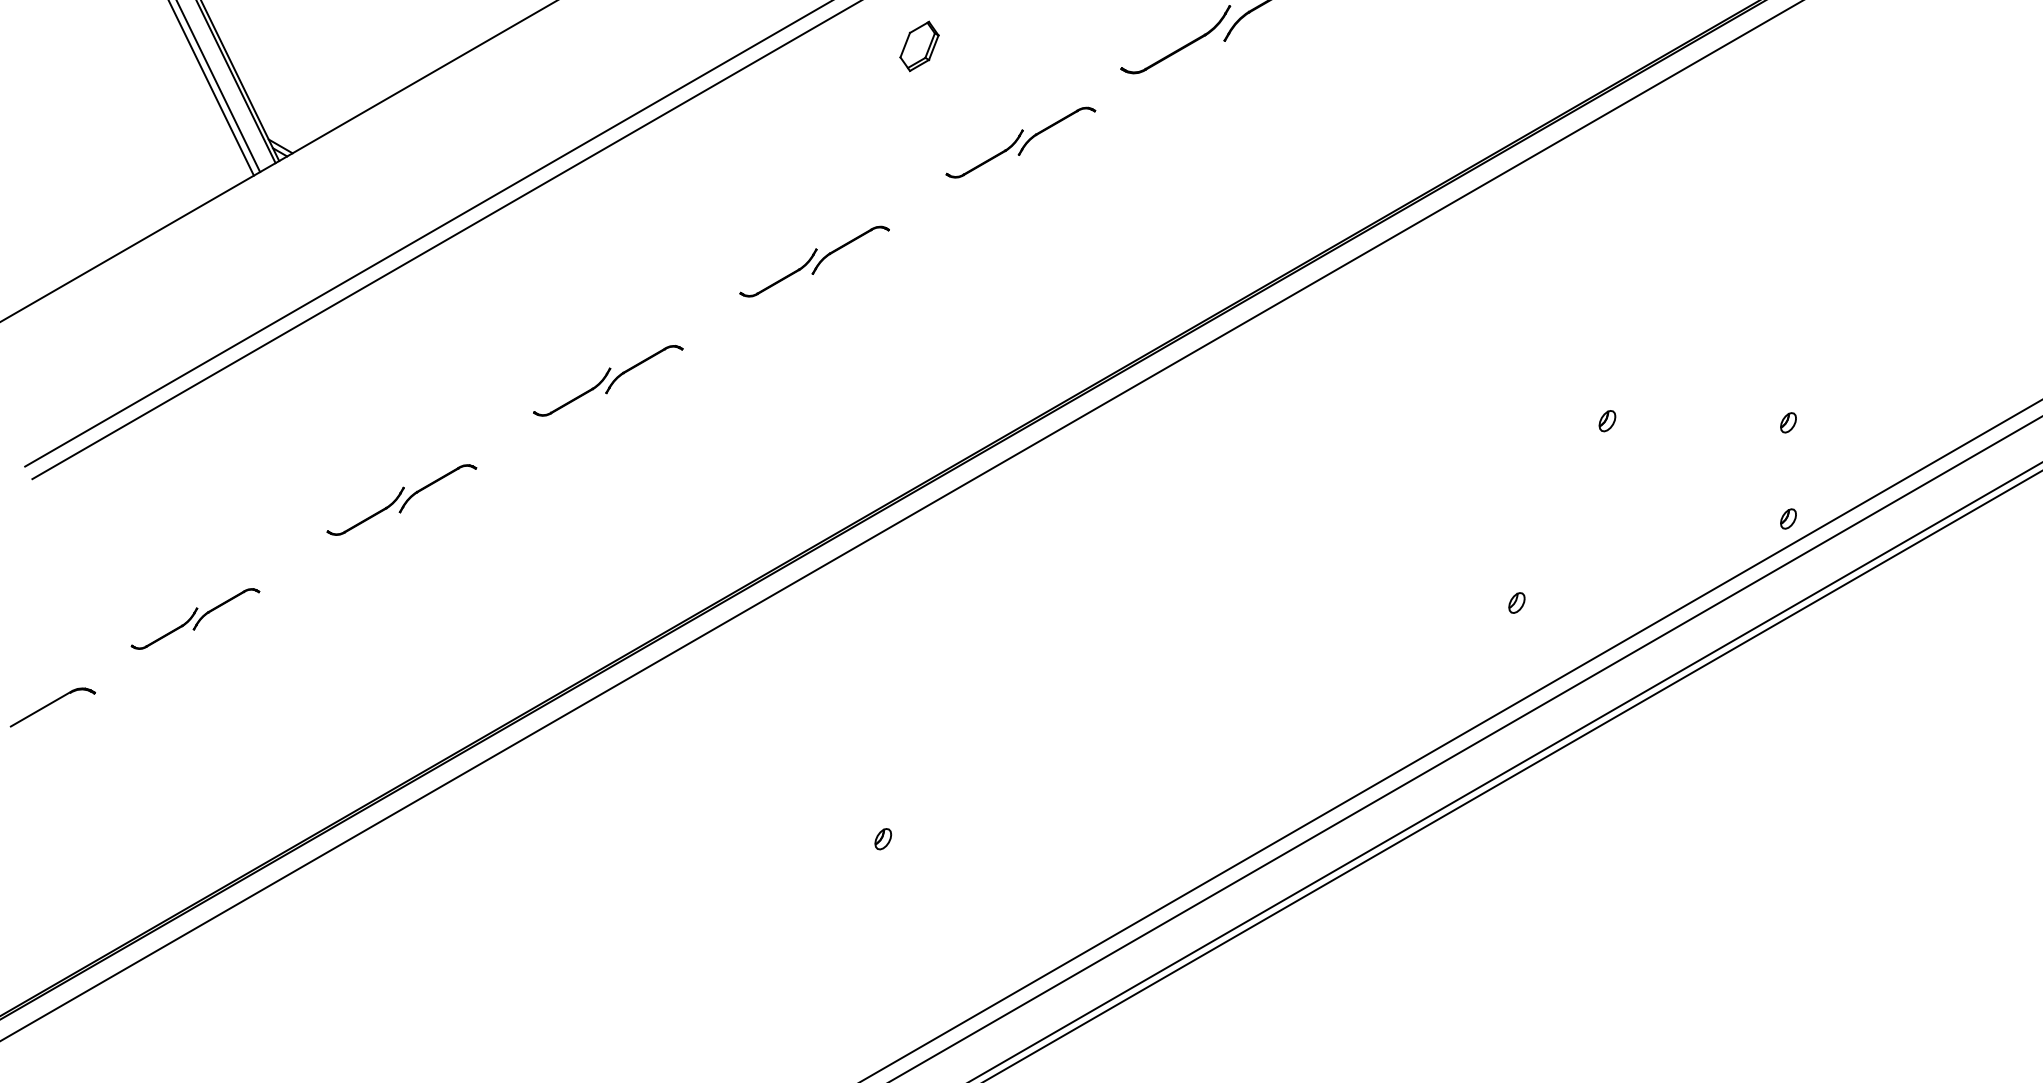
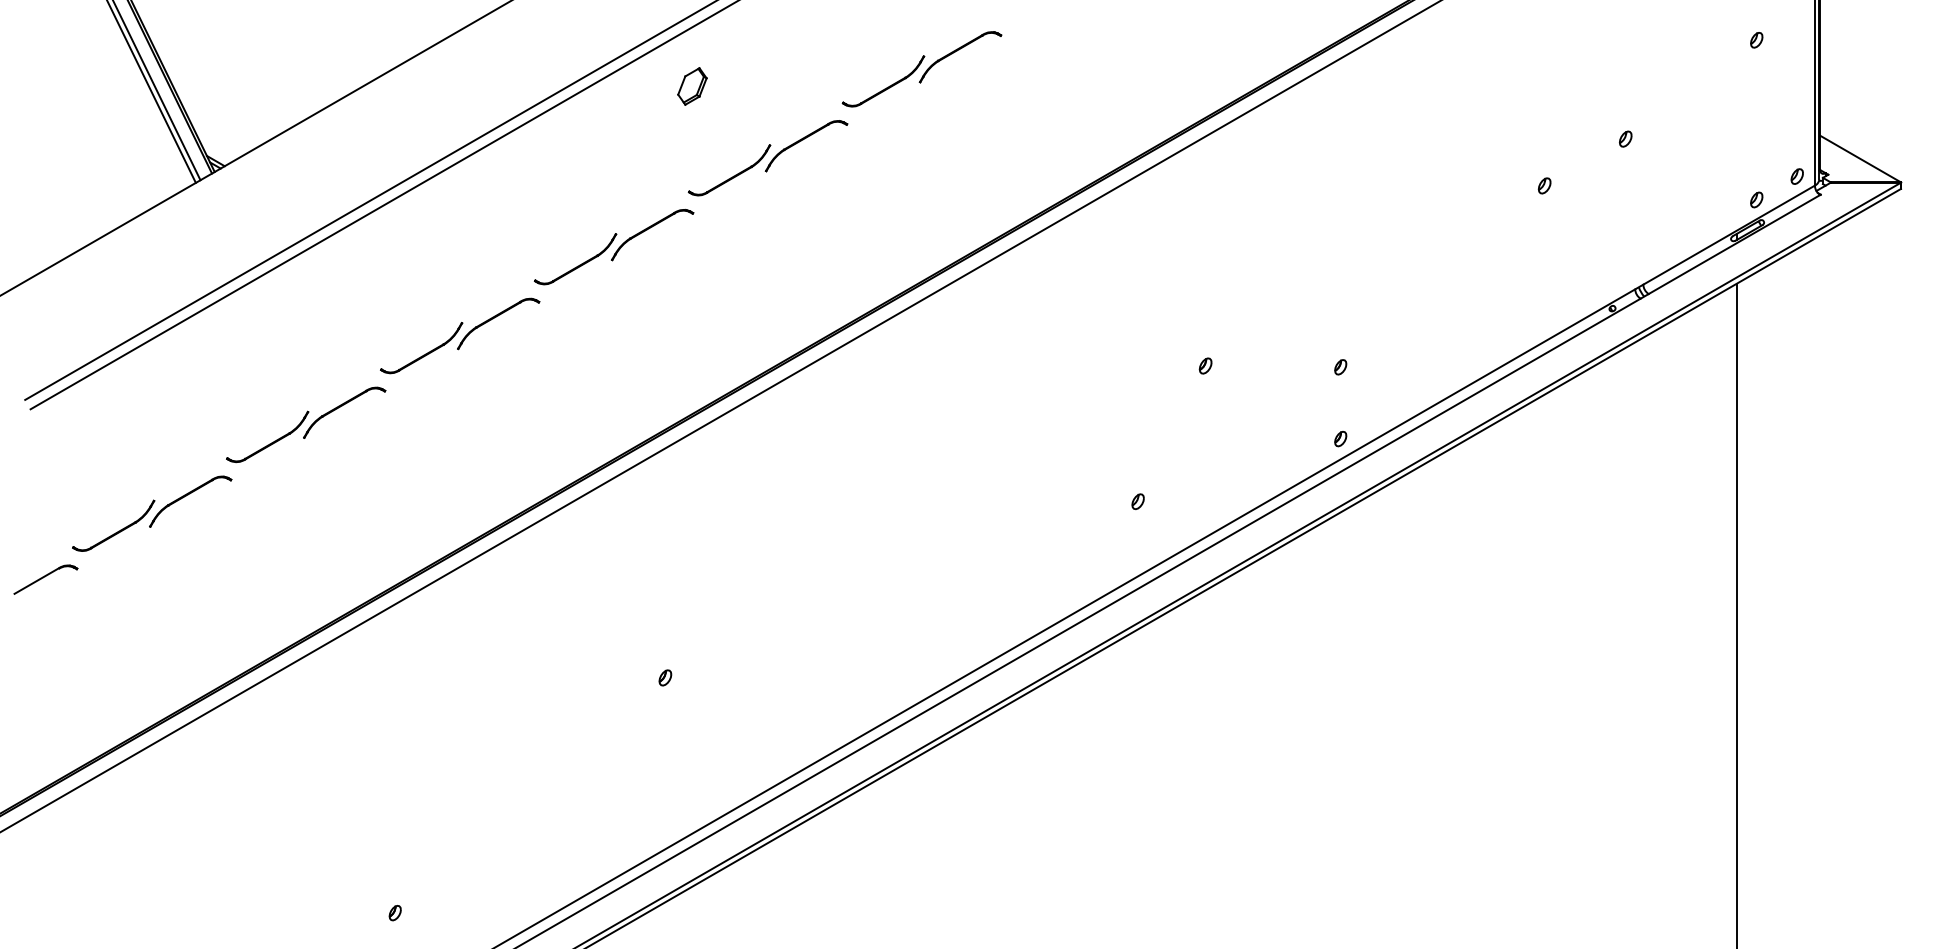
part: (1020, 142) -> (767, 158), size x1.43
part: (815, 260) -> (614, 246), size x1.43
part: (608, 380) -> (460, 335), size x1.43
part: (402, 499) -> (306, 424), size x1.43
part: (195, 618) -> (152, 513), size x1.67

